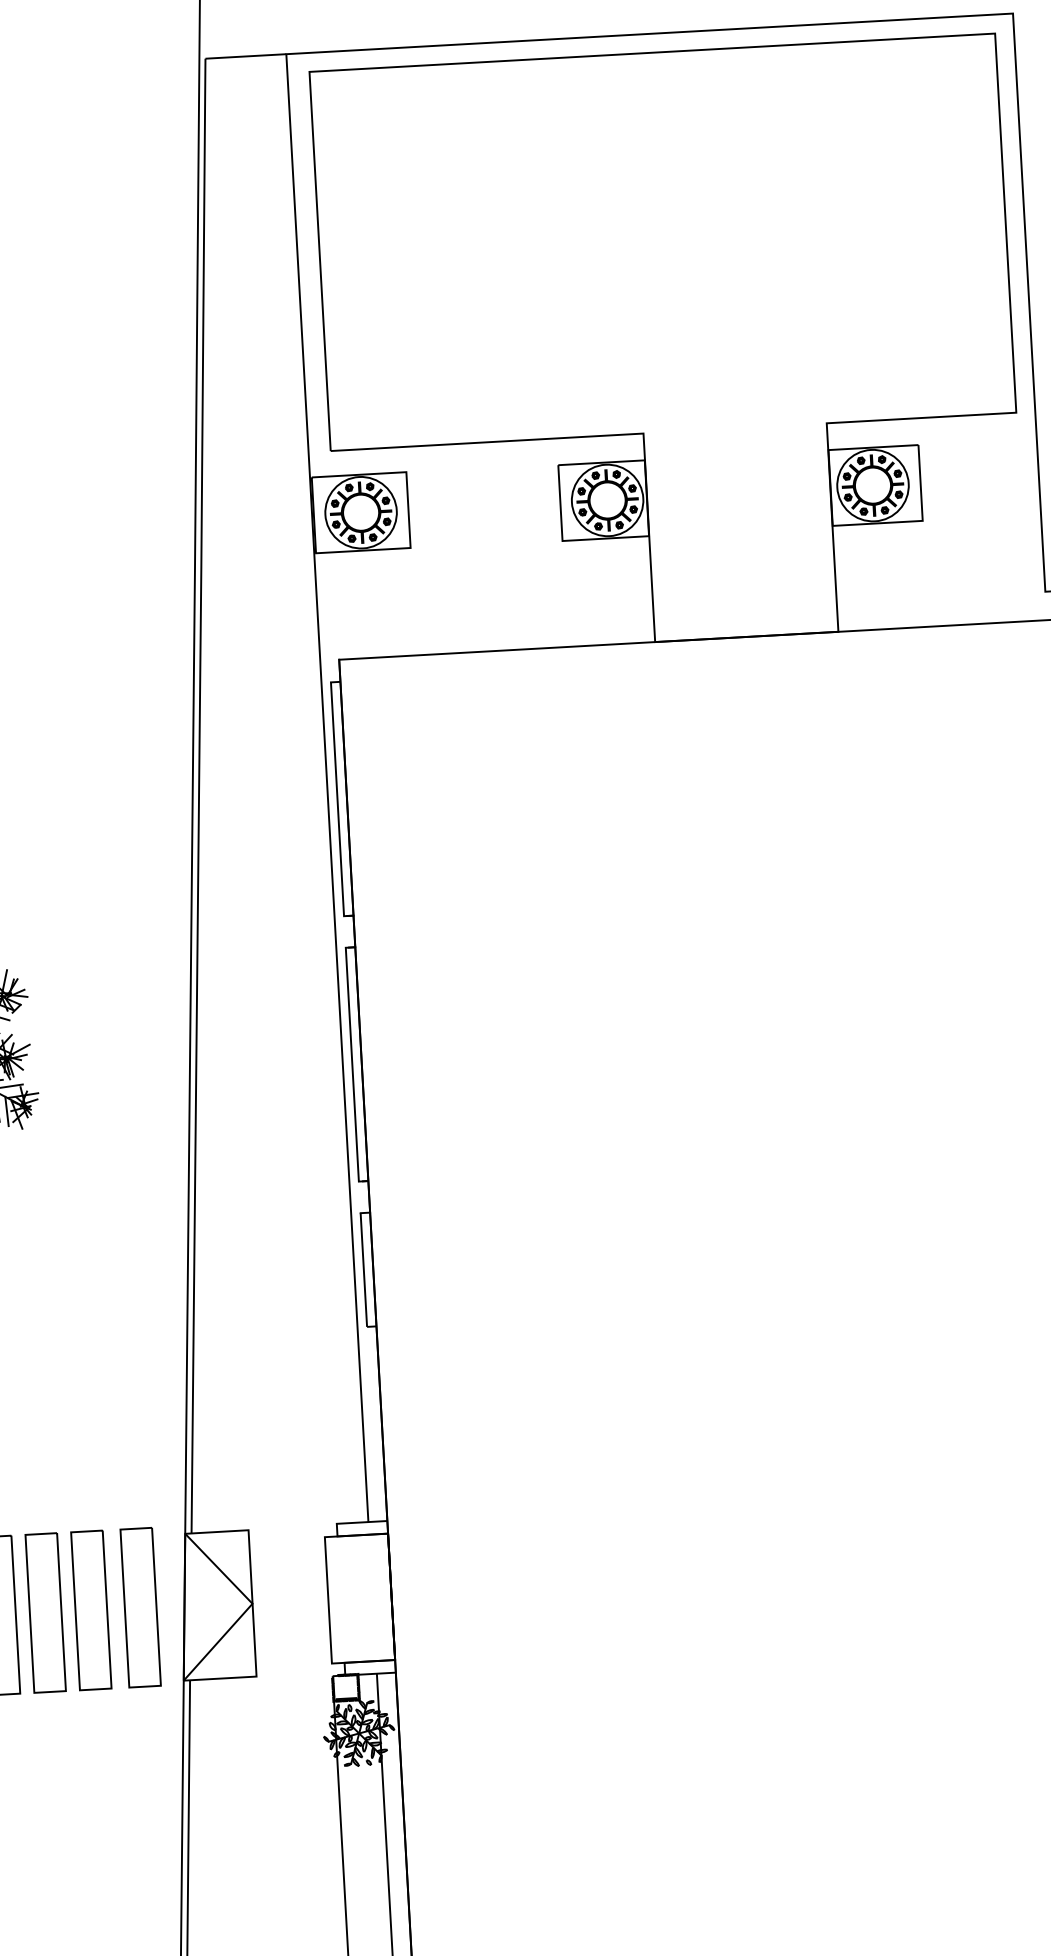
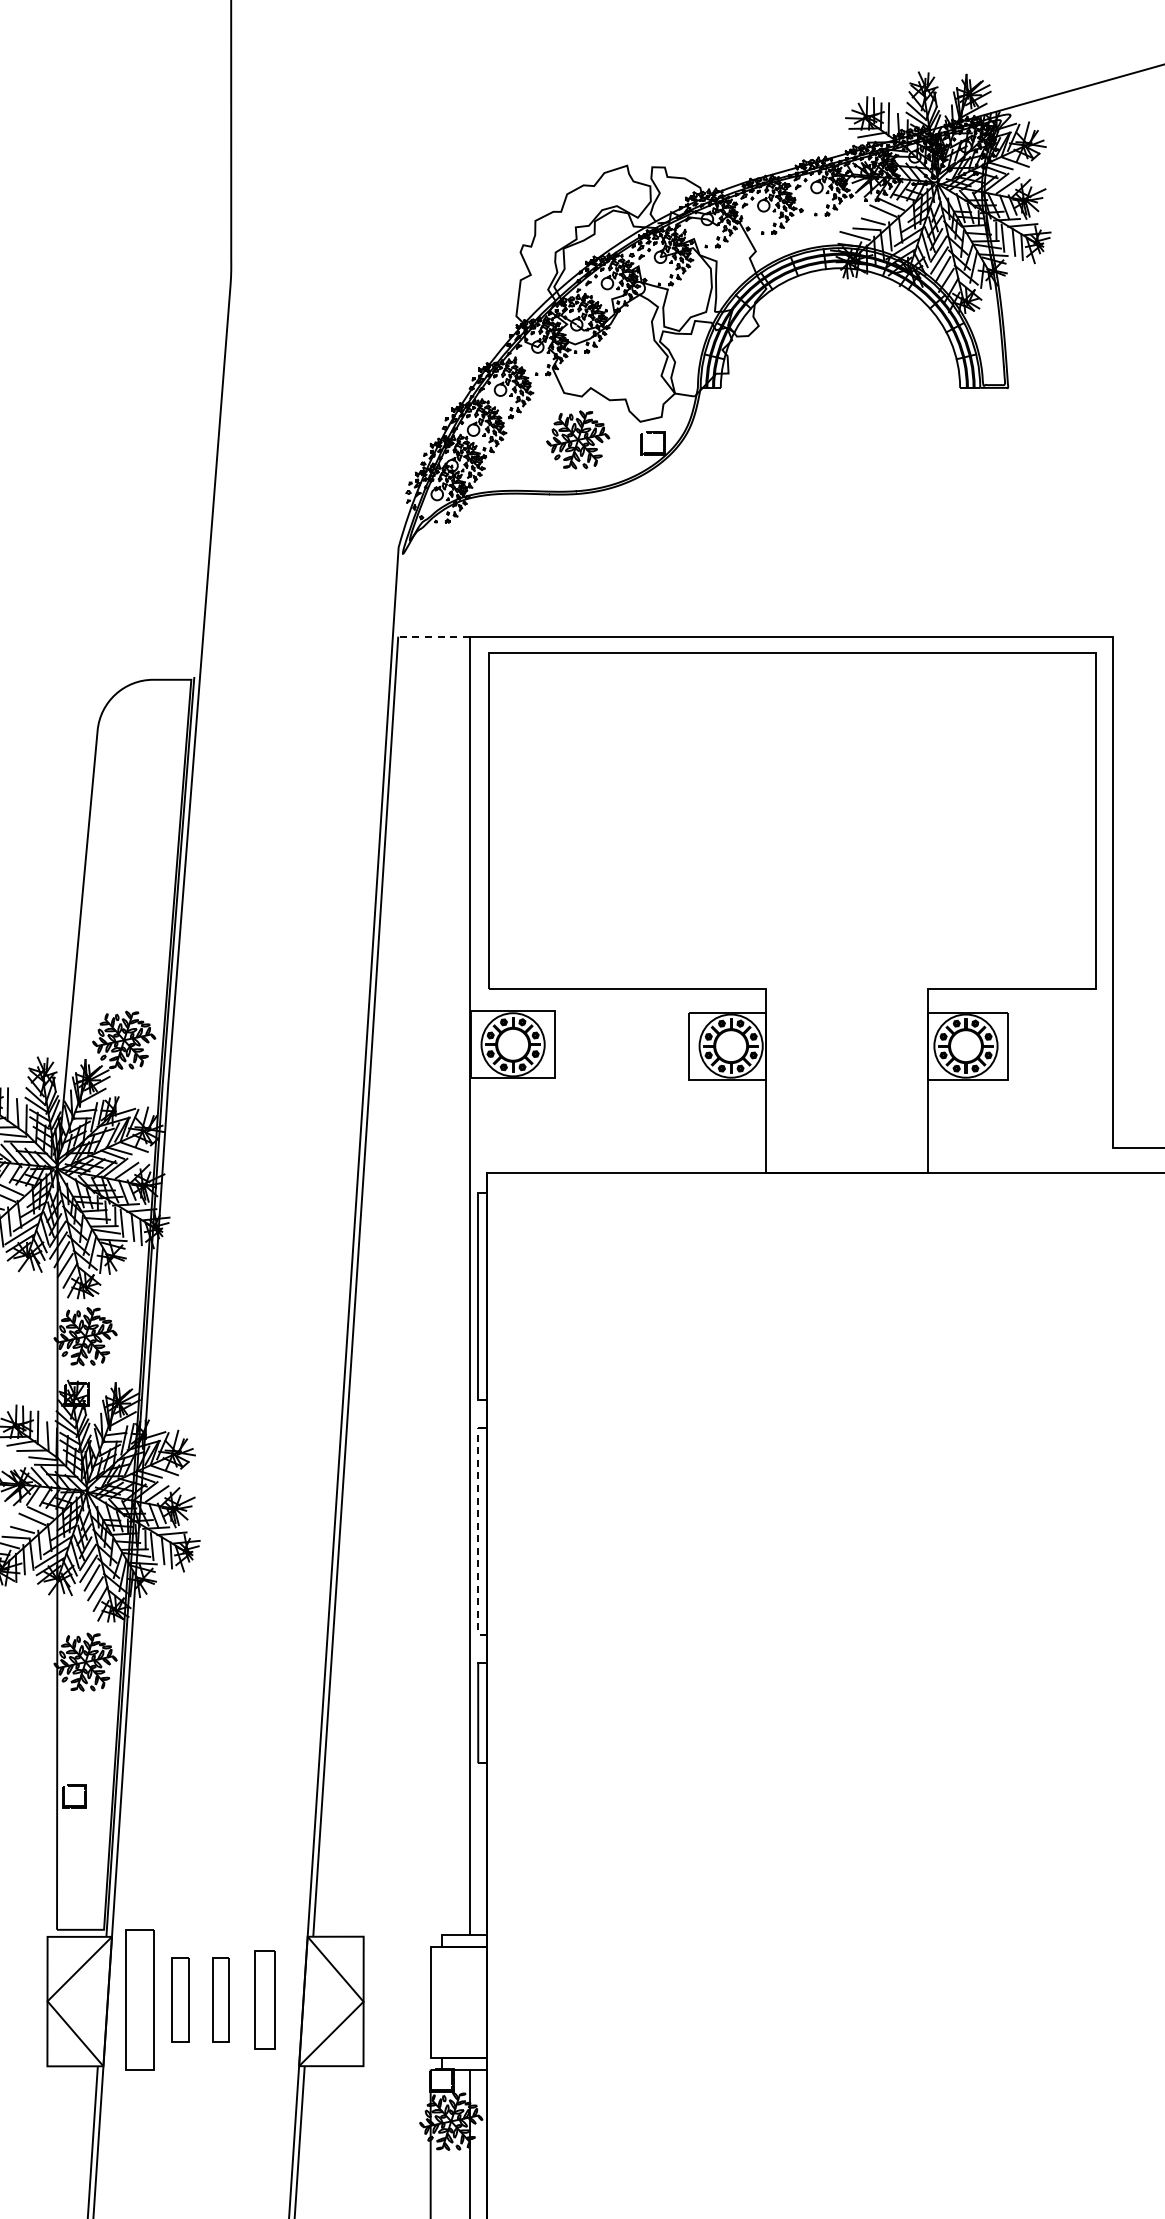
line: (246, 56) -> (434, 636), solid -> dashed
line: (352, 1063) -> (478, 1530), solid -> dashed
part: (140, 1607) -> (264, 1999), size x0.7
part: (90, 1610) -> (220, 1999), size x0.6
part: (45, 1612) -> (180, 1999), size x0.6

